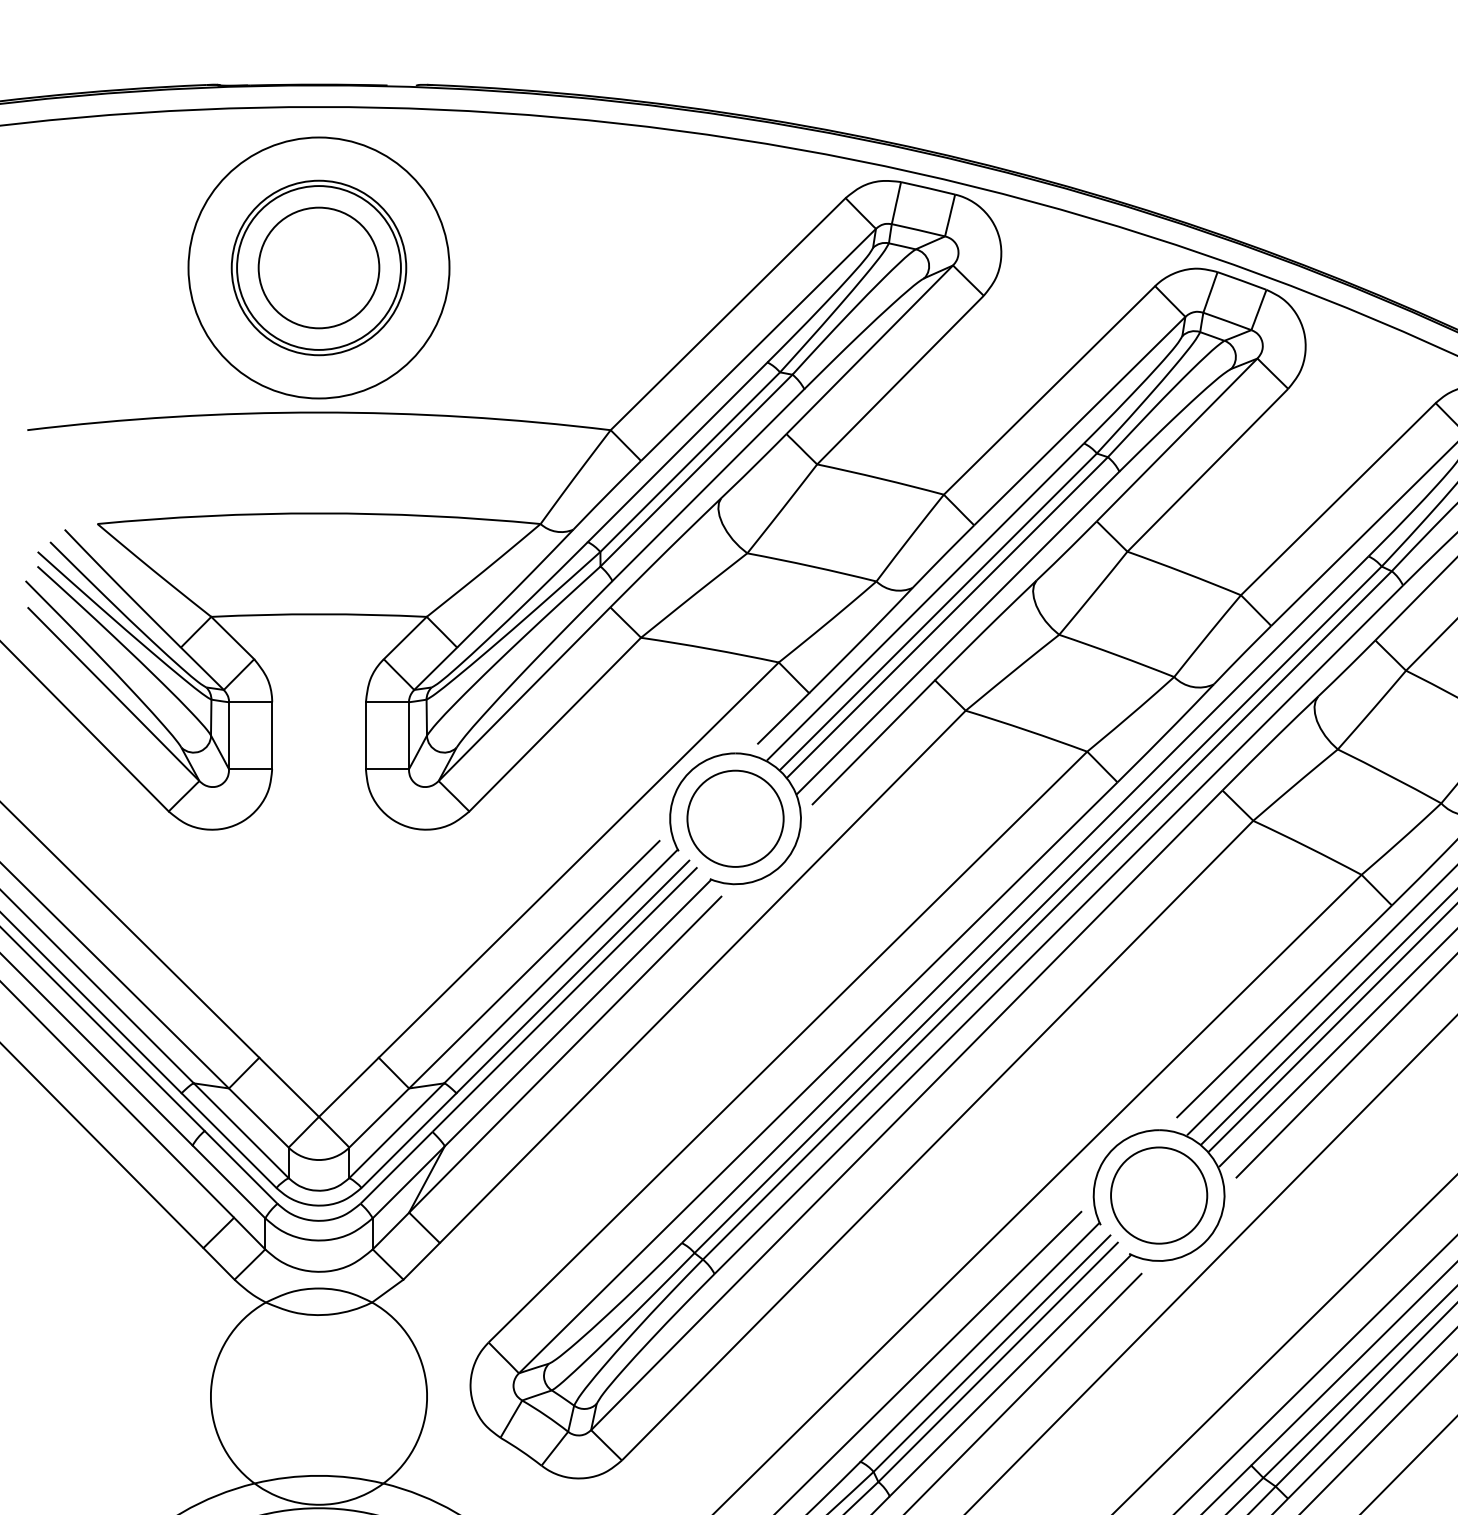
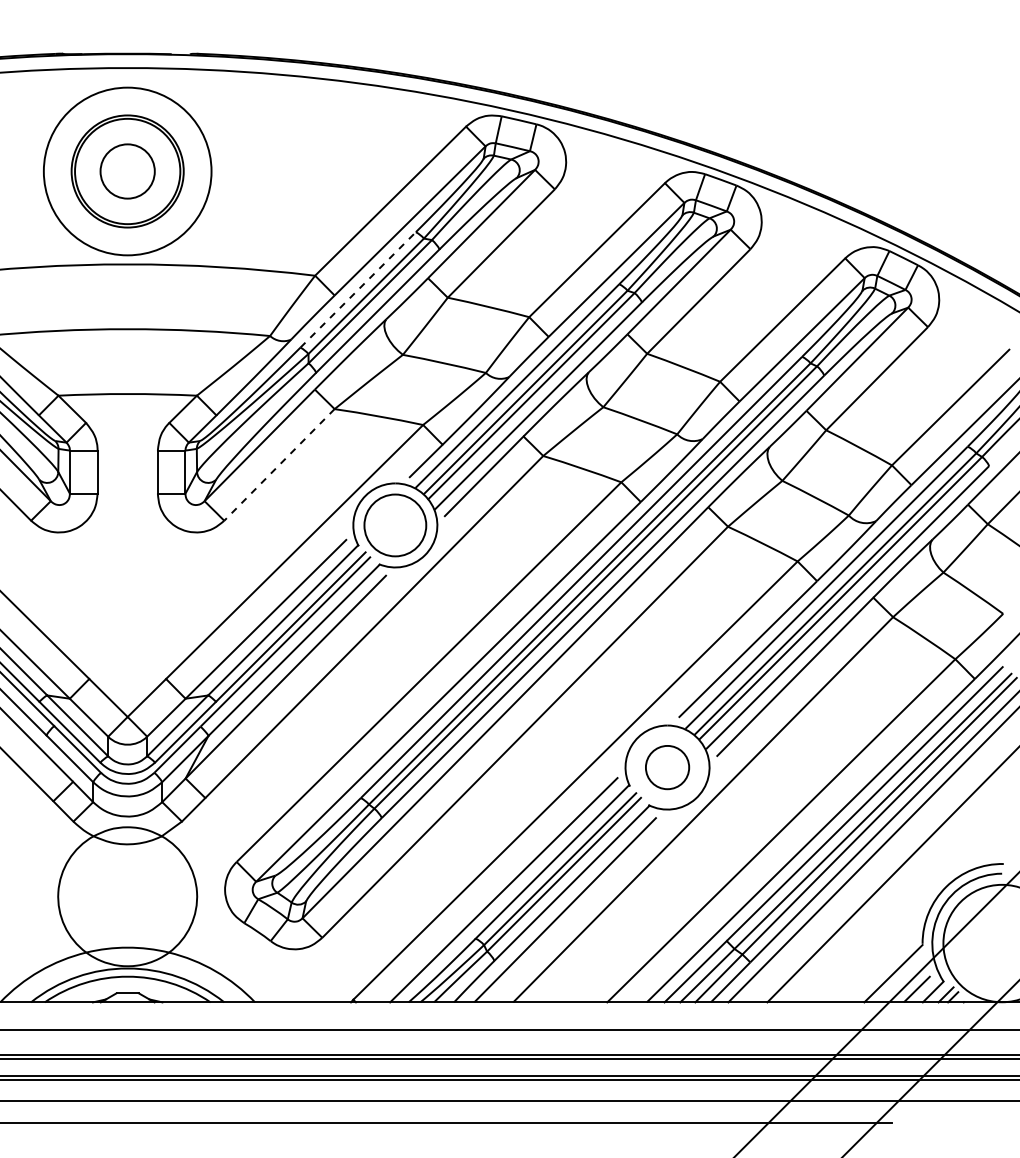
circle: (318, 267) -> (127, 171), size x0.7
line: (678, 451) -> (358, 289), solid -> dashed
line: (555, 725) -> (279, 465), solid -> dashed
circle: (1159, 1195) -> (667, 767), size x0.7

